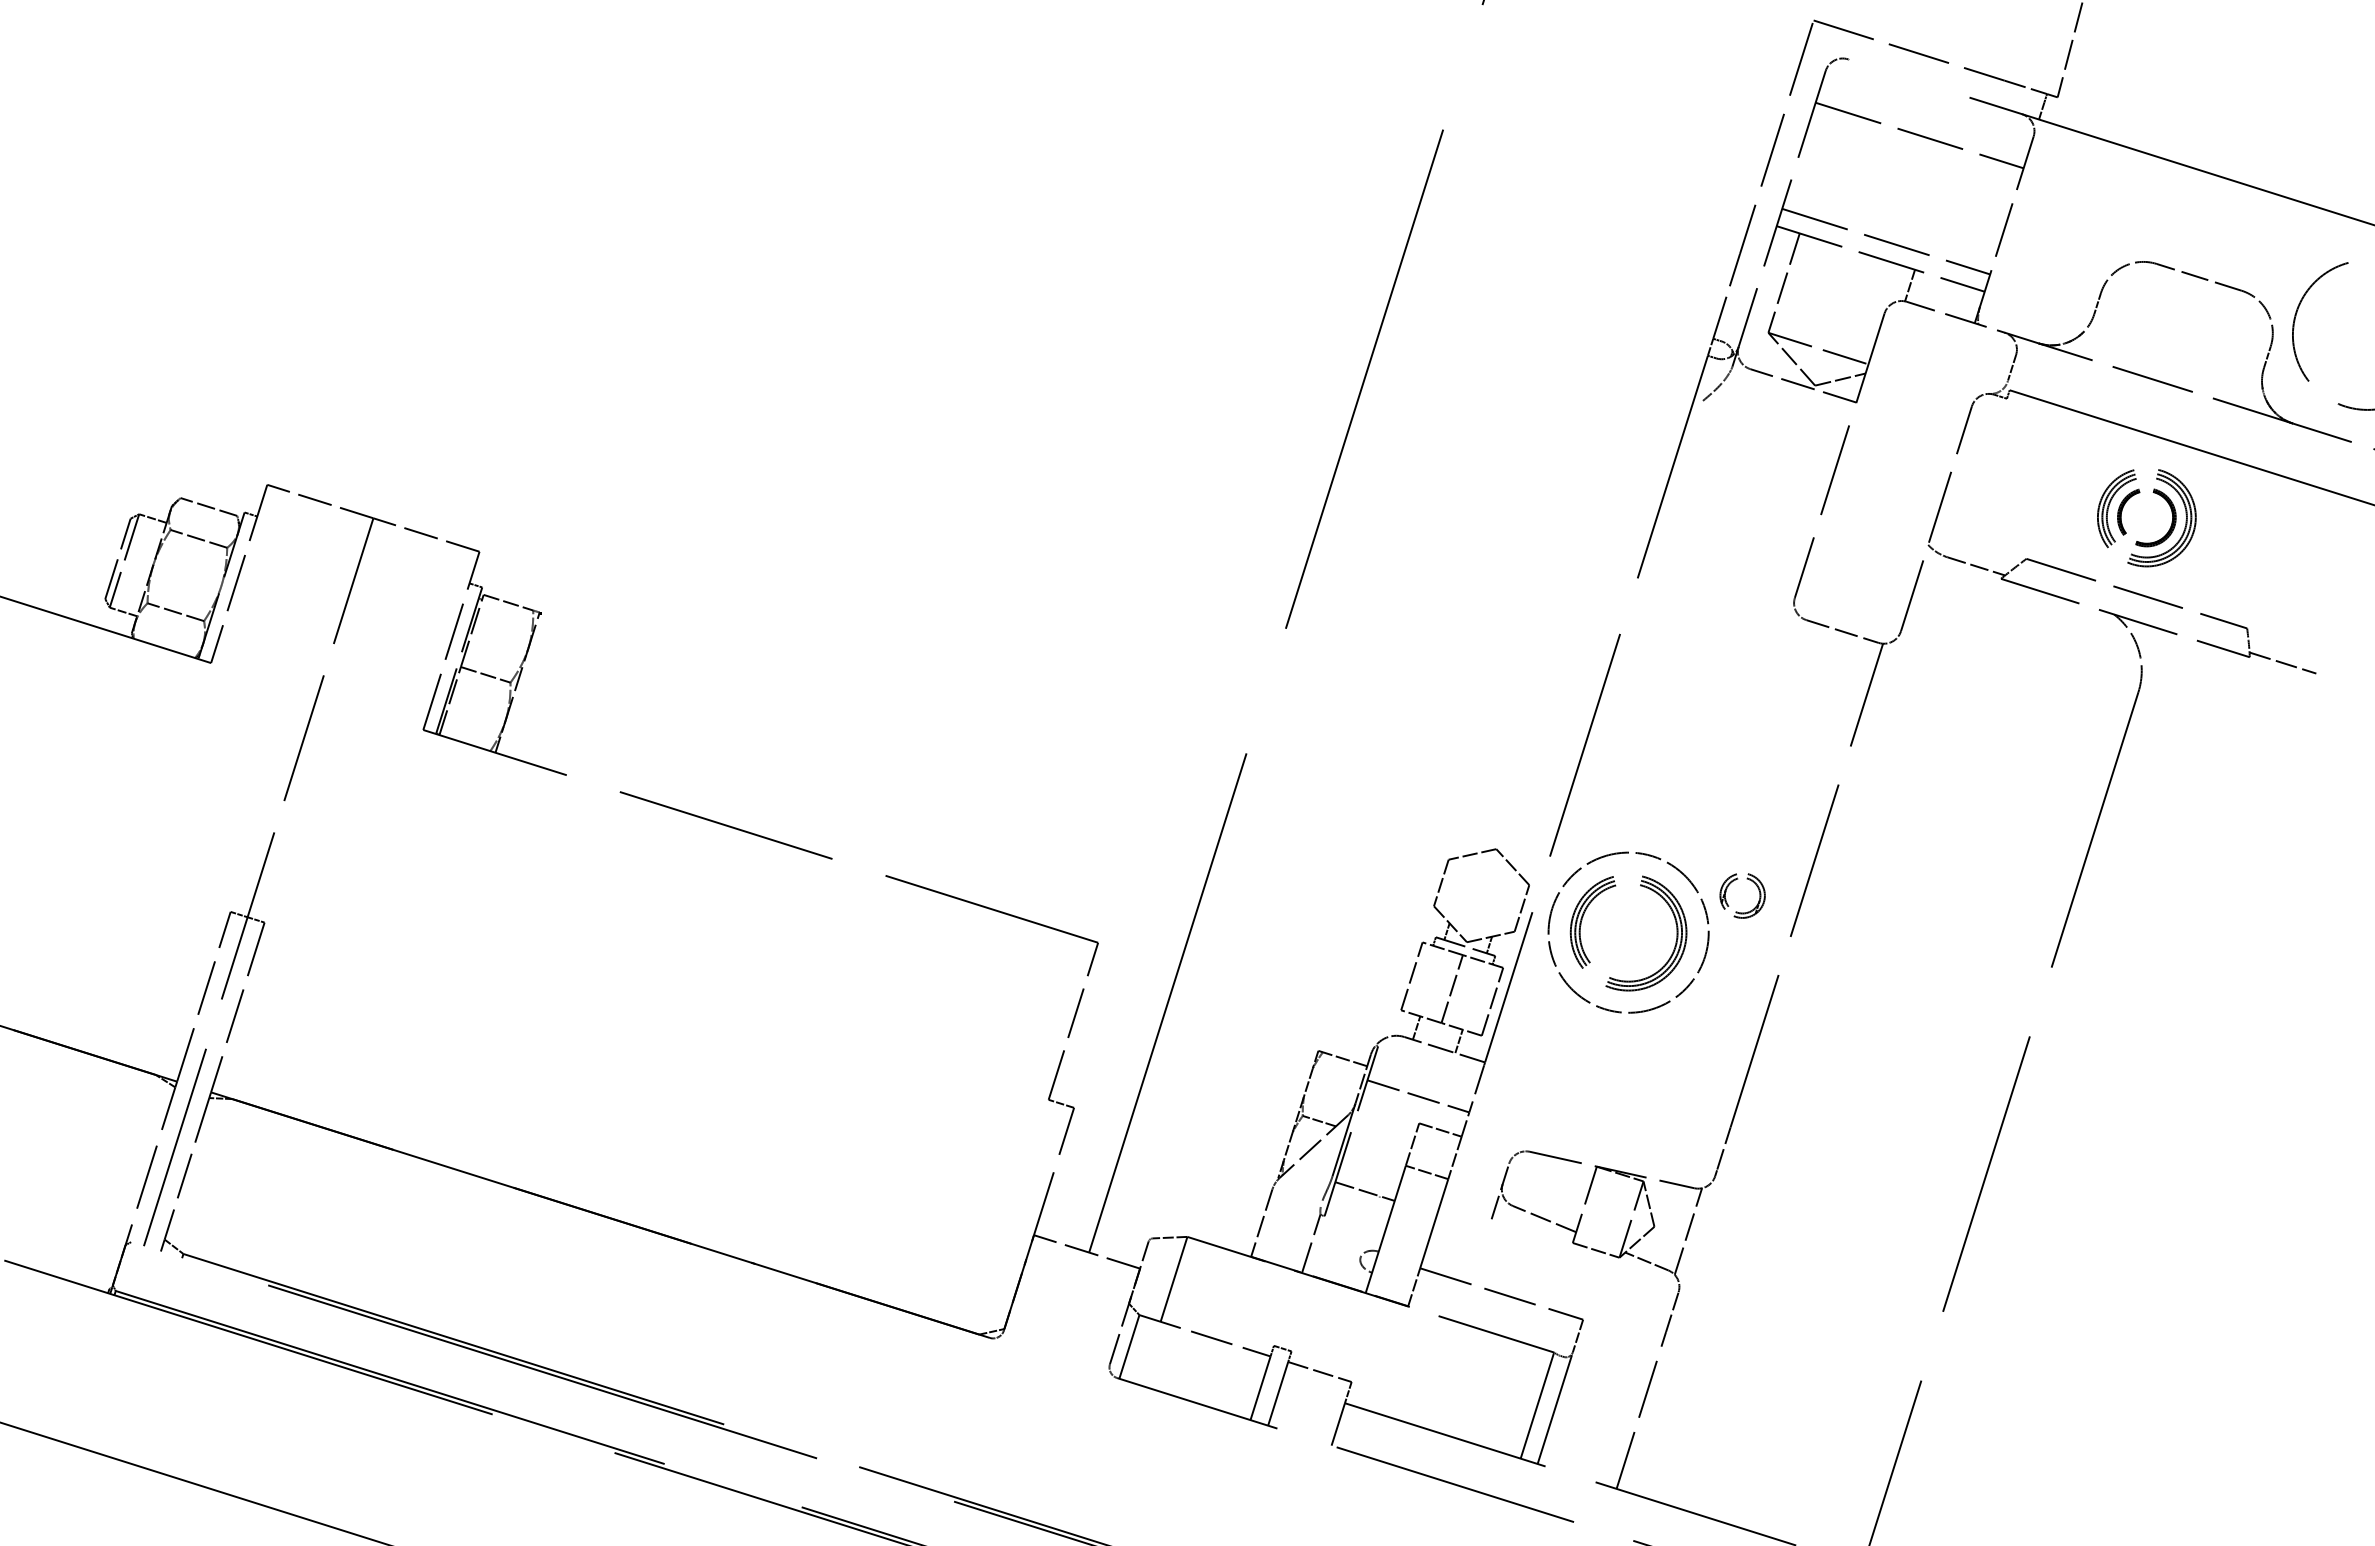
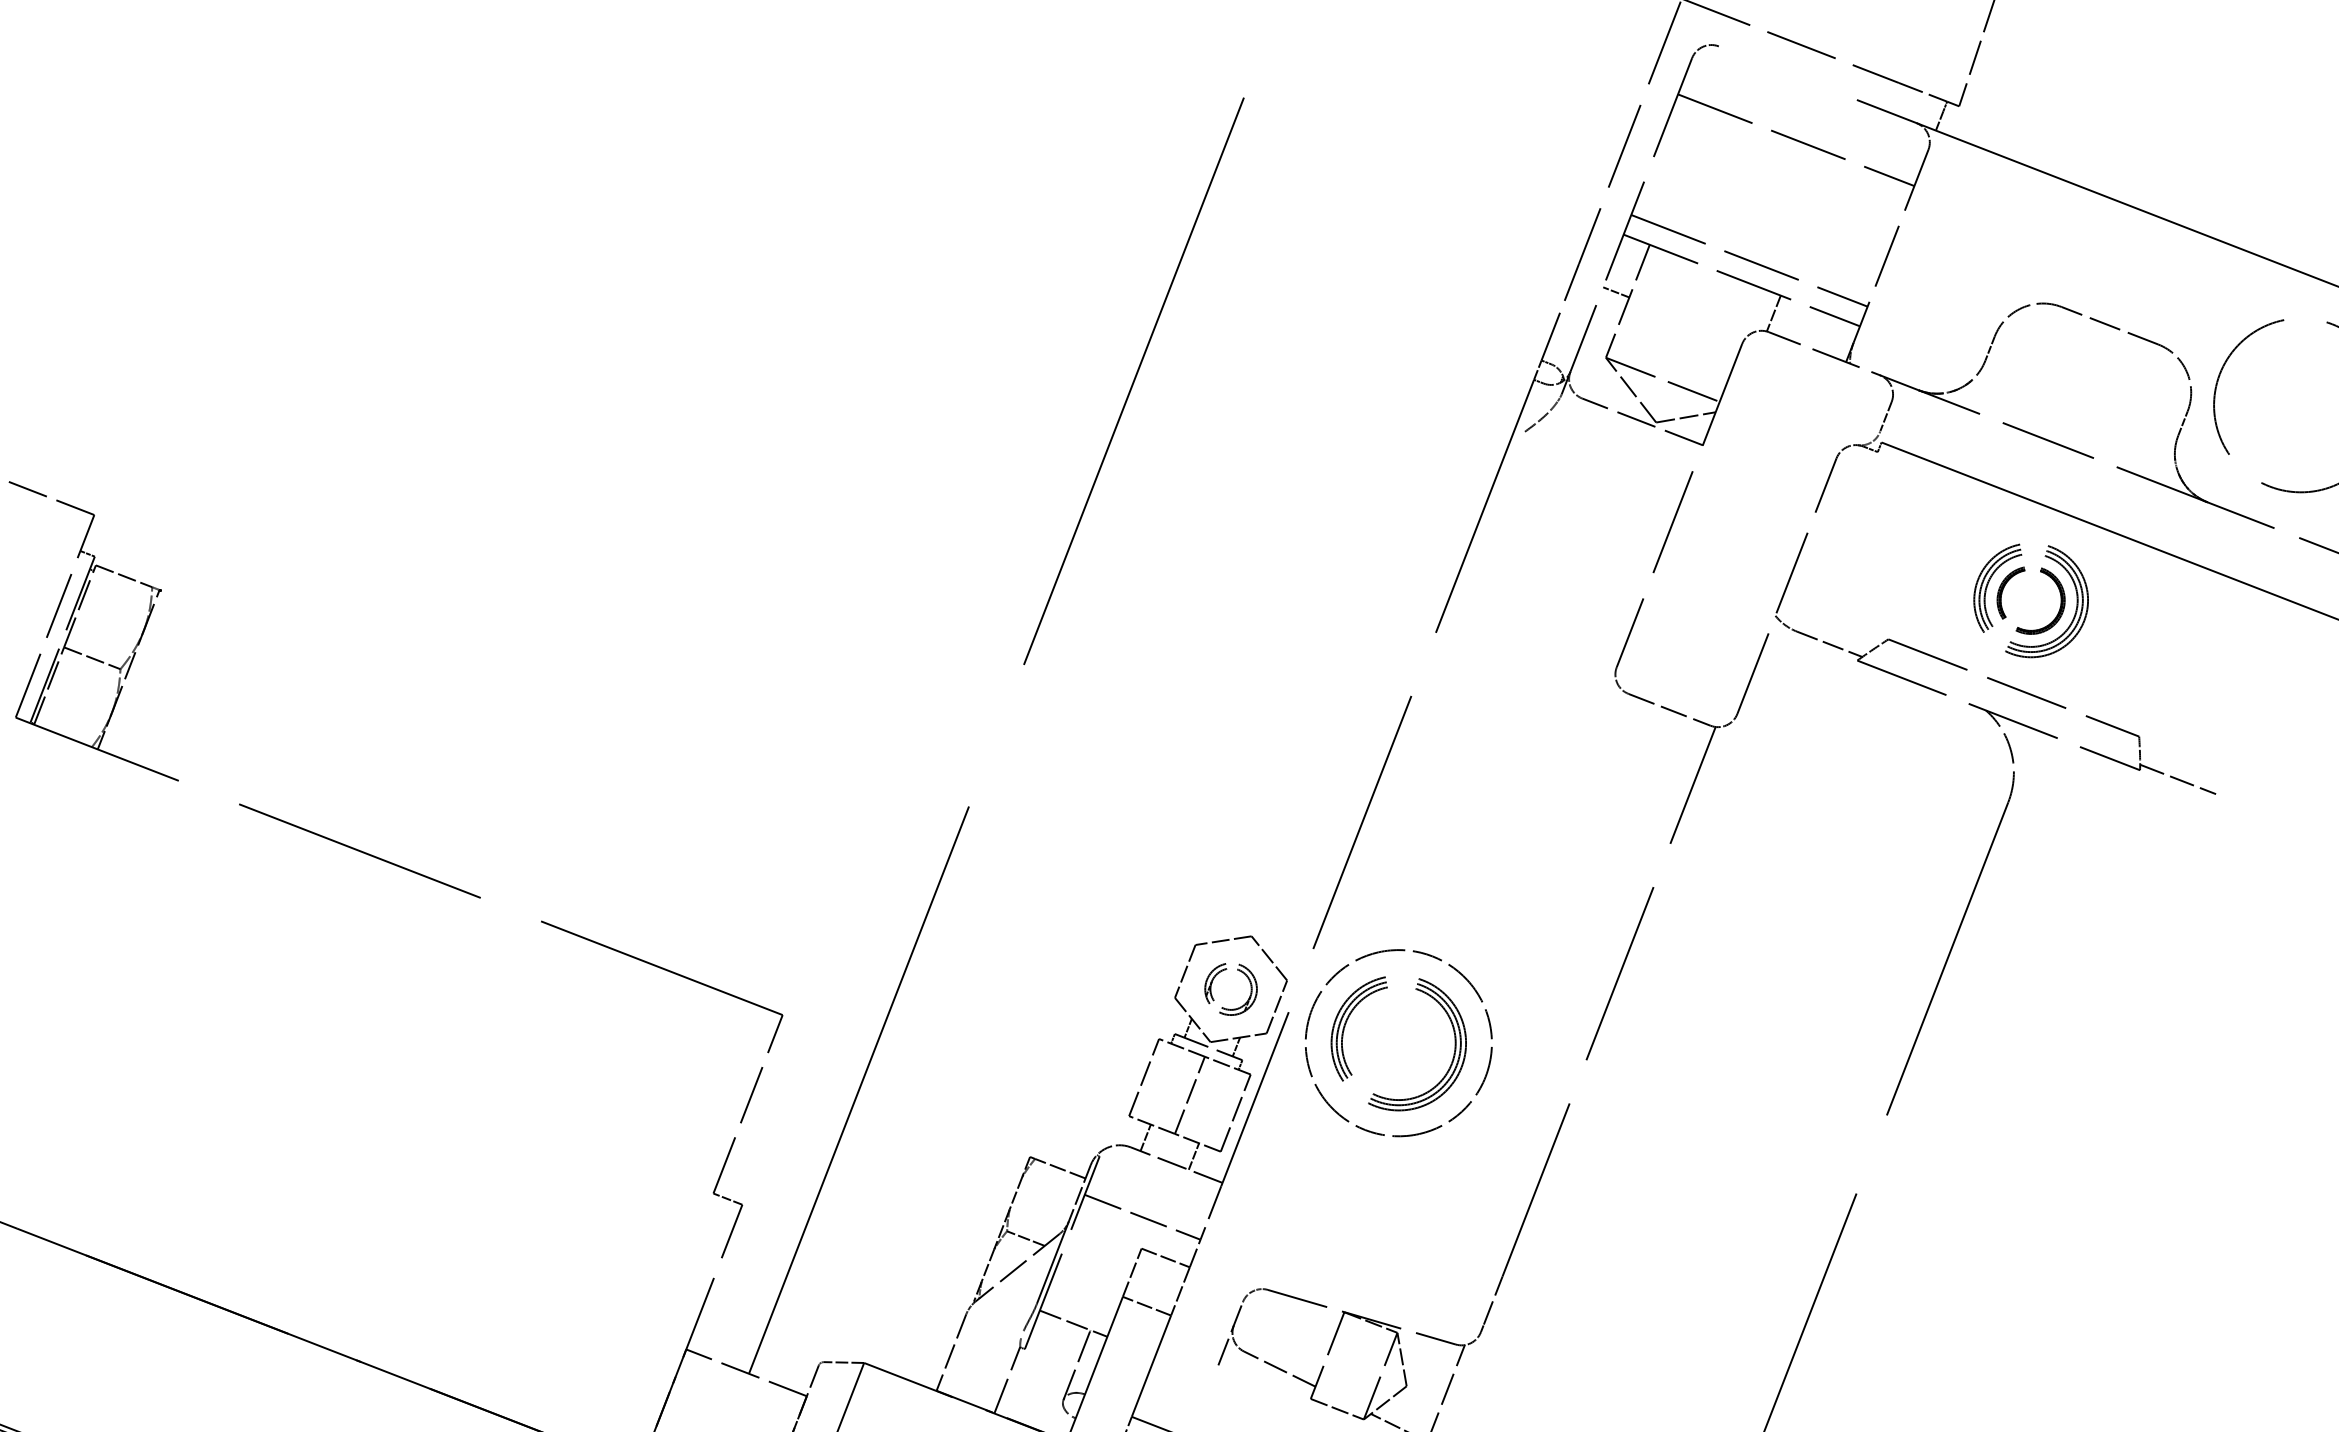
line: (1773, 275) -> (1616, 291), added
part: (1731, 883) -> (1219, 974), moved
line: (1369, 1227) -> (1076, 1365), added

